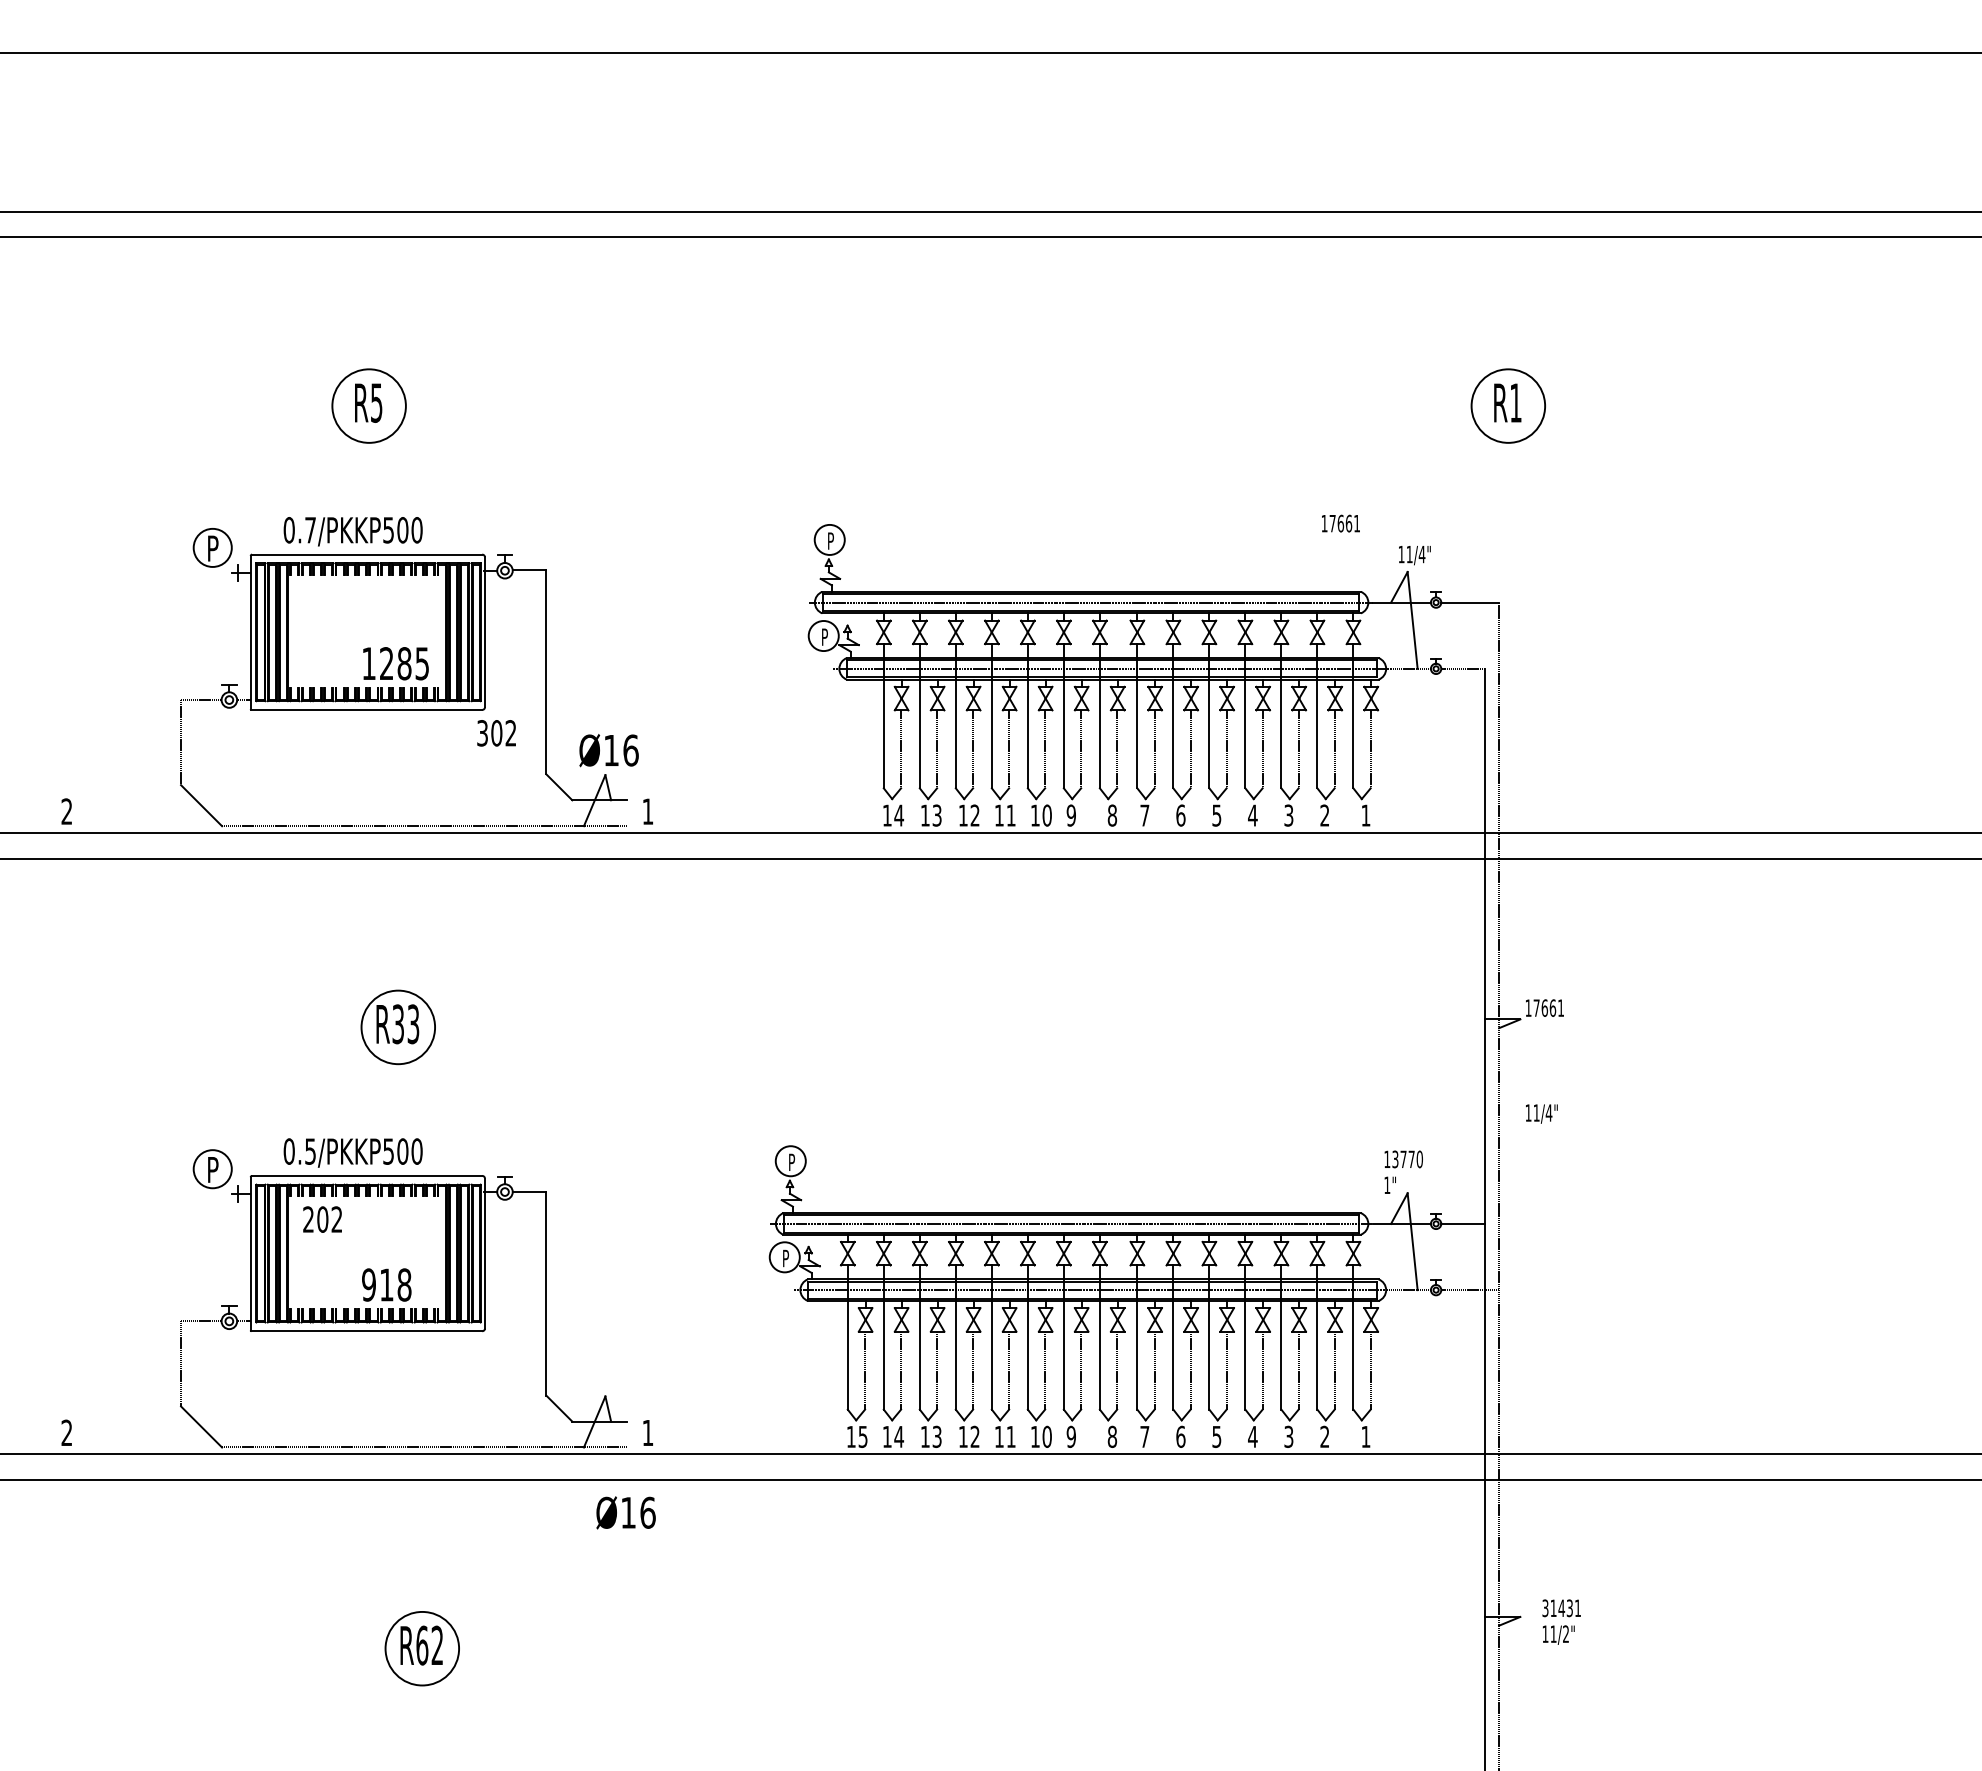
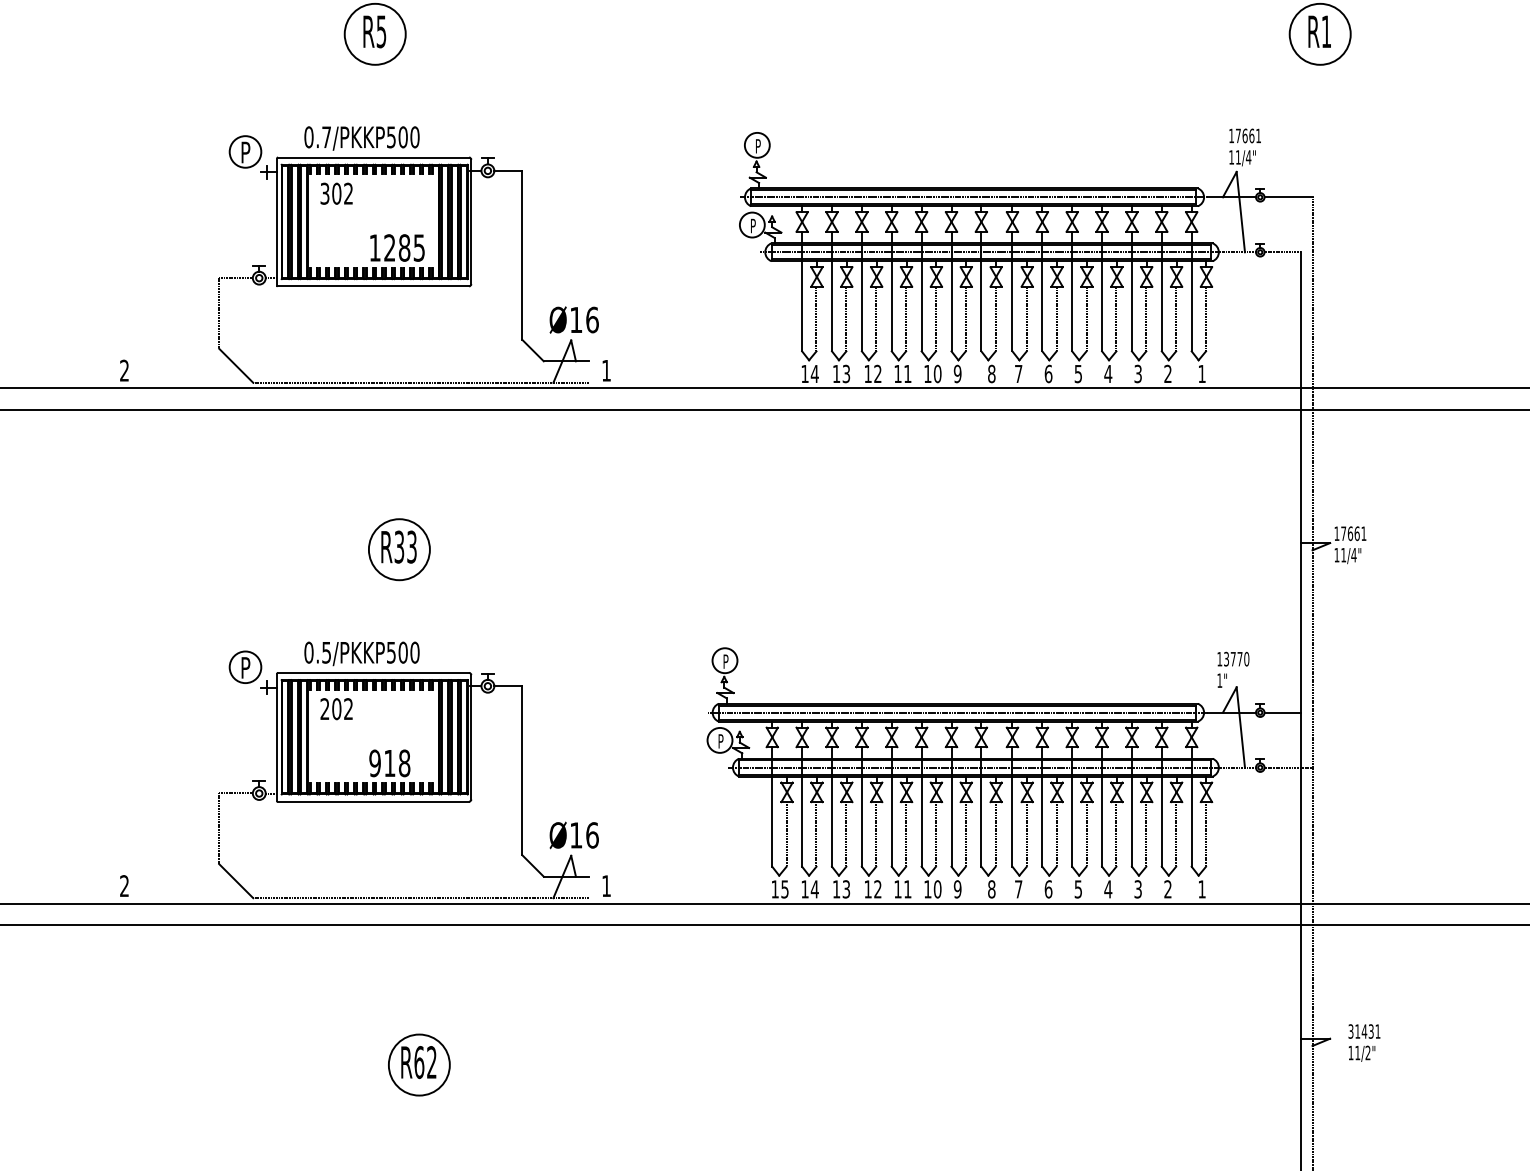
text: (1340, 523) -> (1244, 135), moved
text: (496, 733) -> (336, 193), moved
text: (1541, 1113) -> (1347, 555), moved
text: (625, 1512) -> (573, 835), moved

